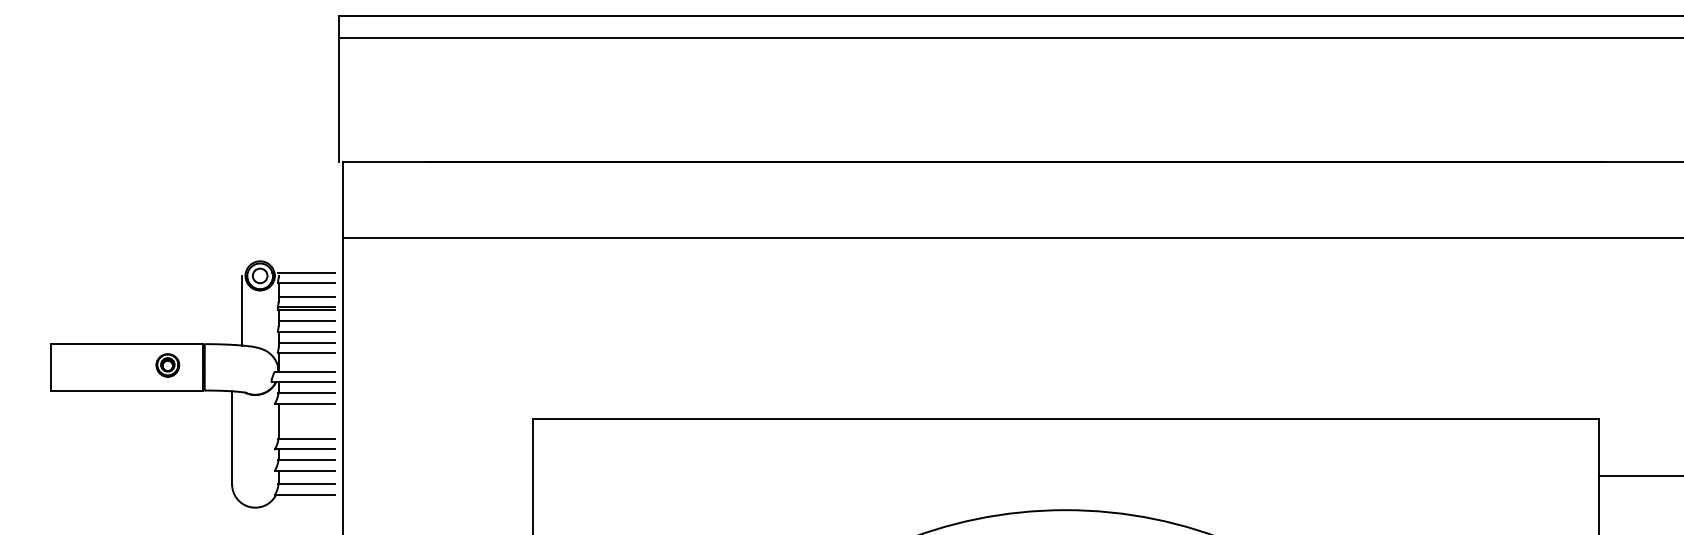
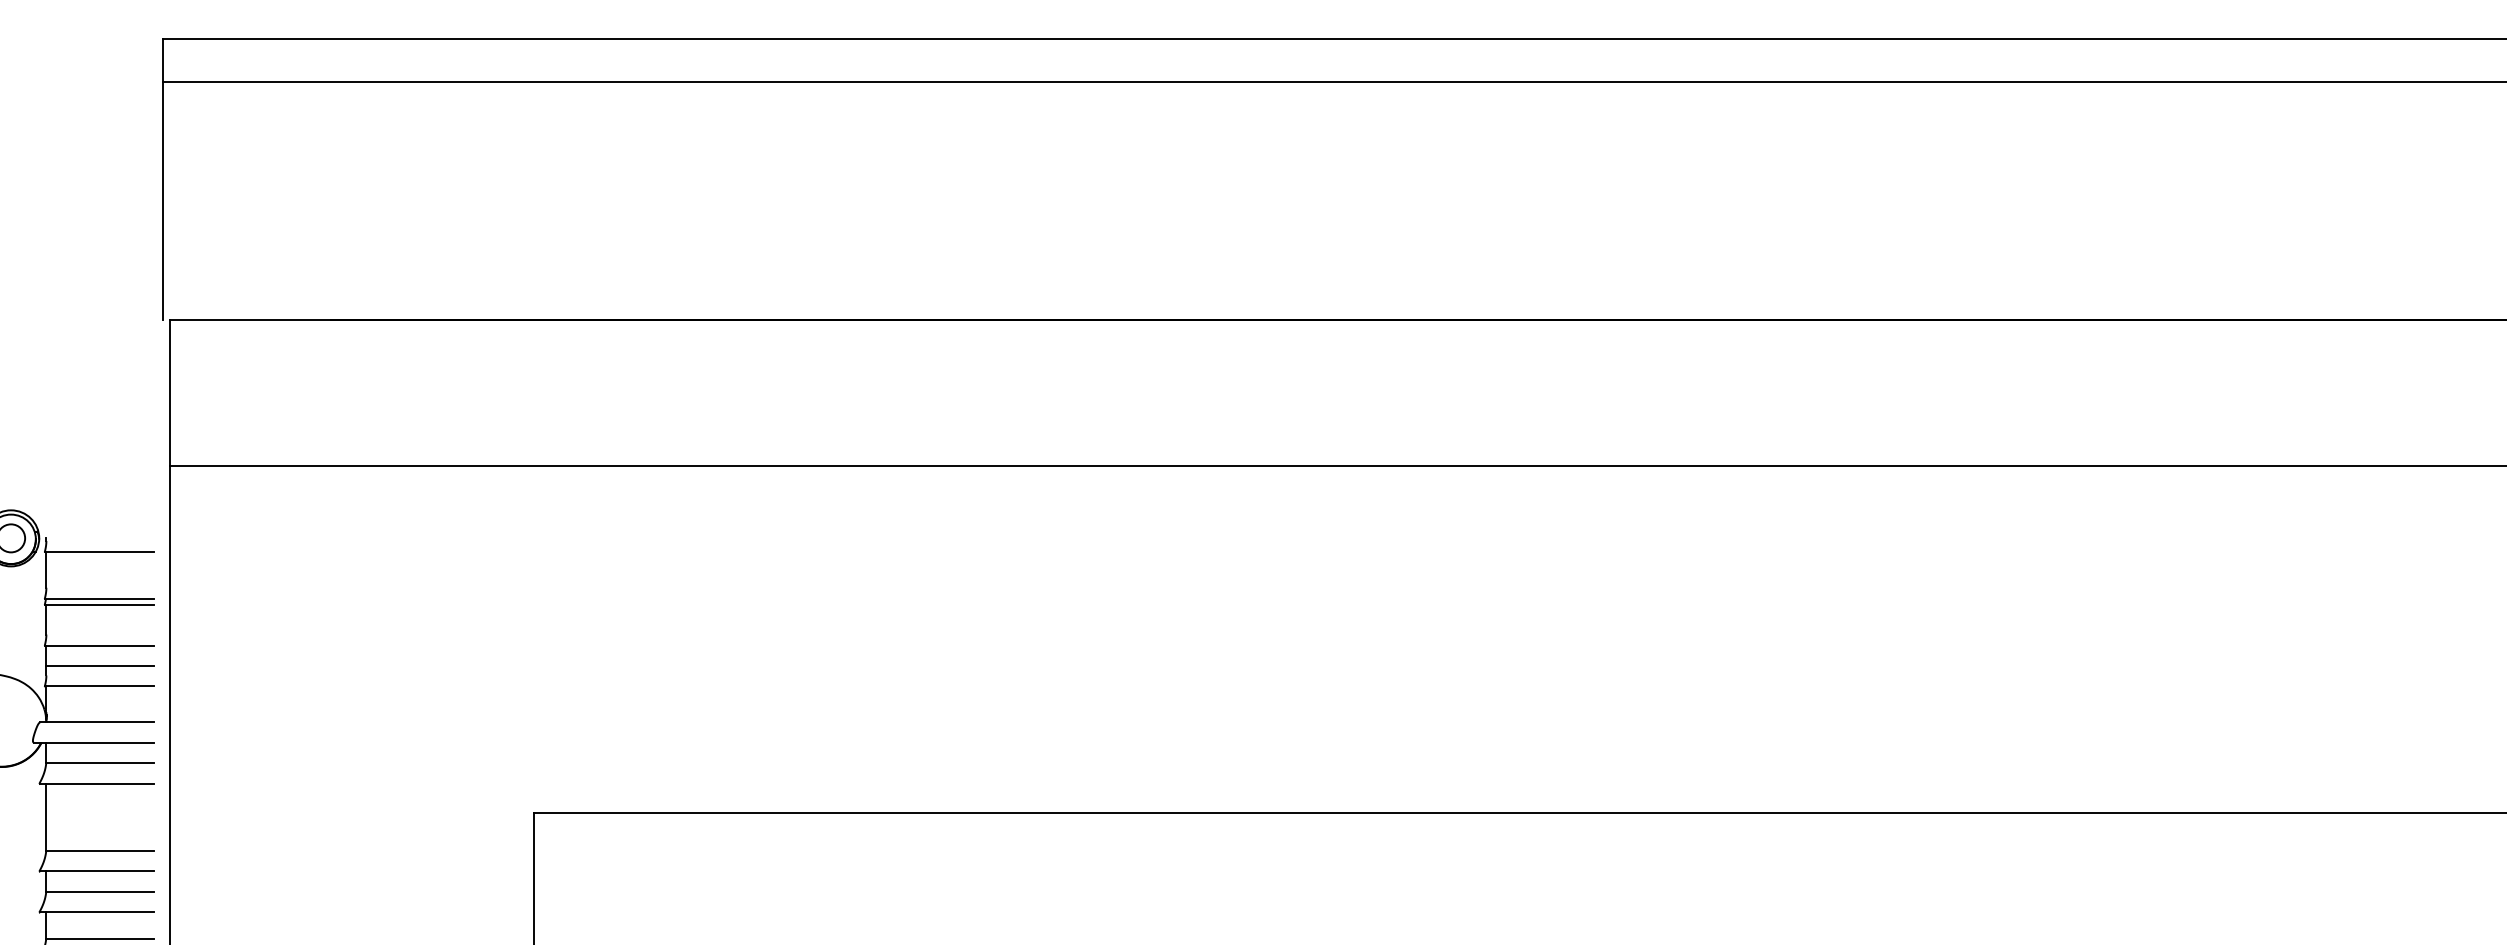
line: (306, 272) -> (100, 531), removed
line: (306, 296) -> (100, 577), removed
line: (306, 321) -> (100, 625), removed

